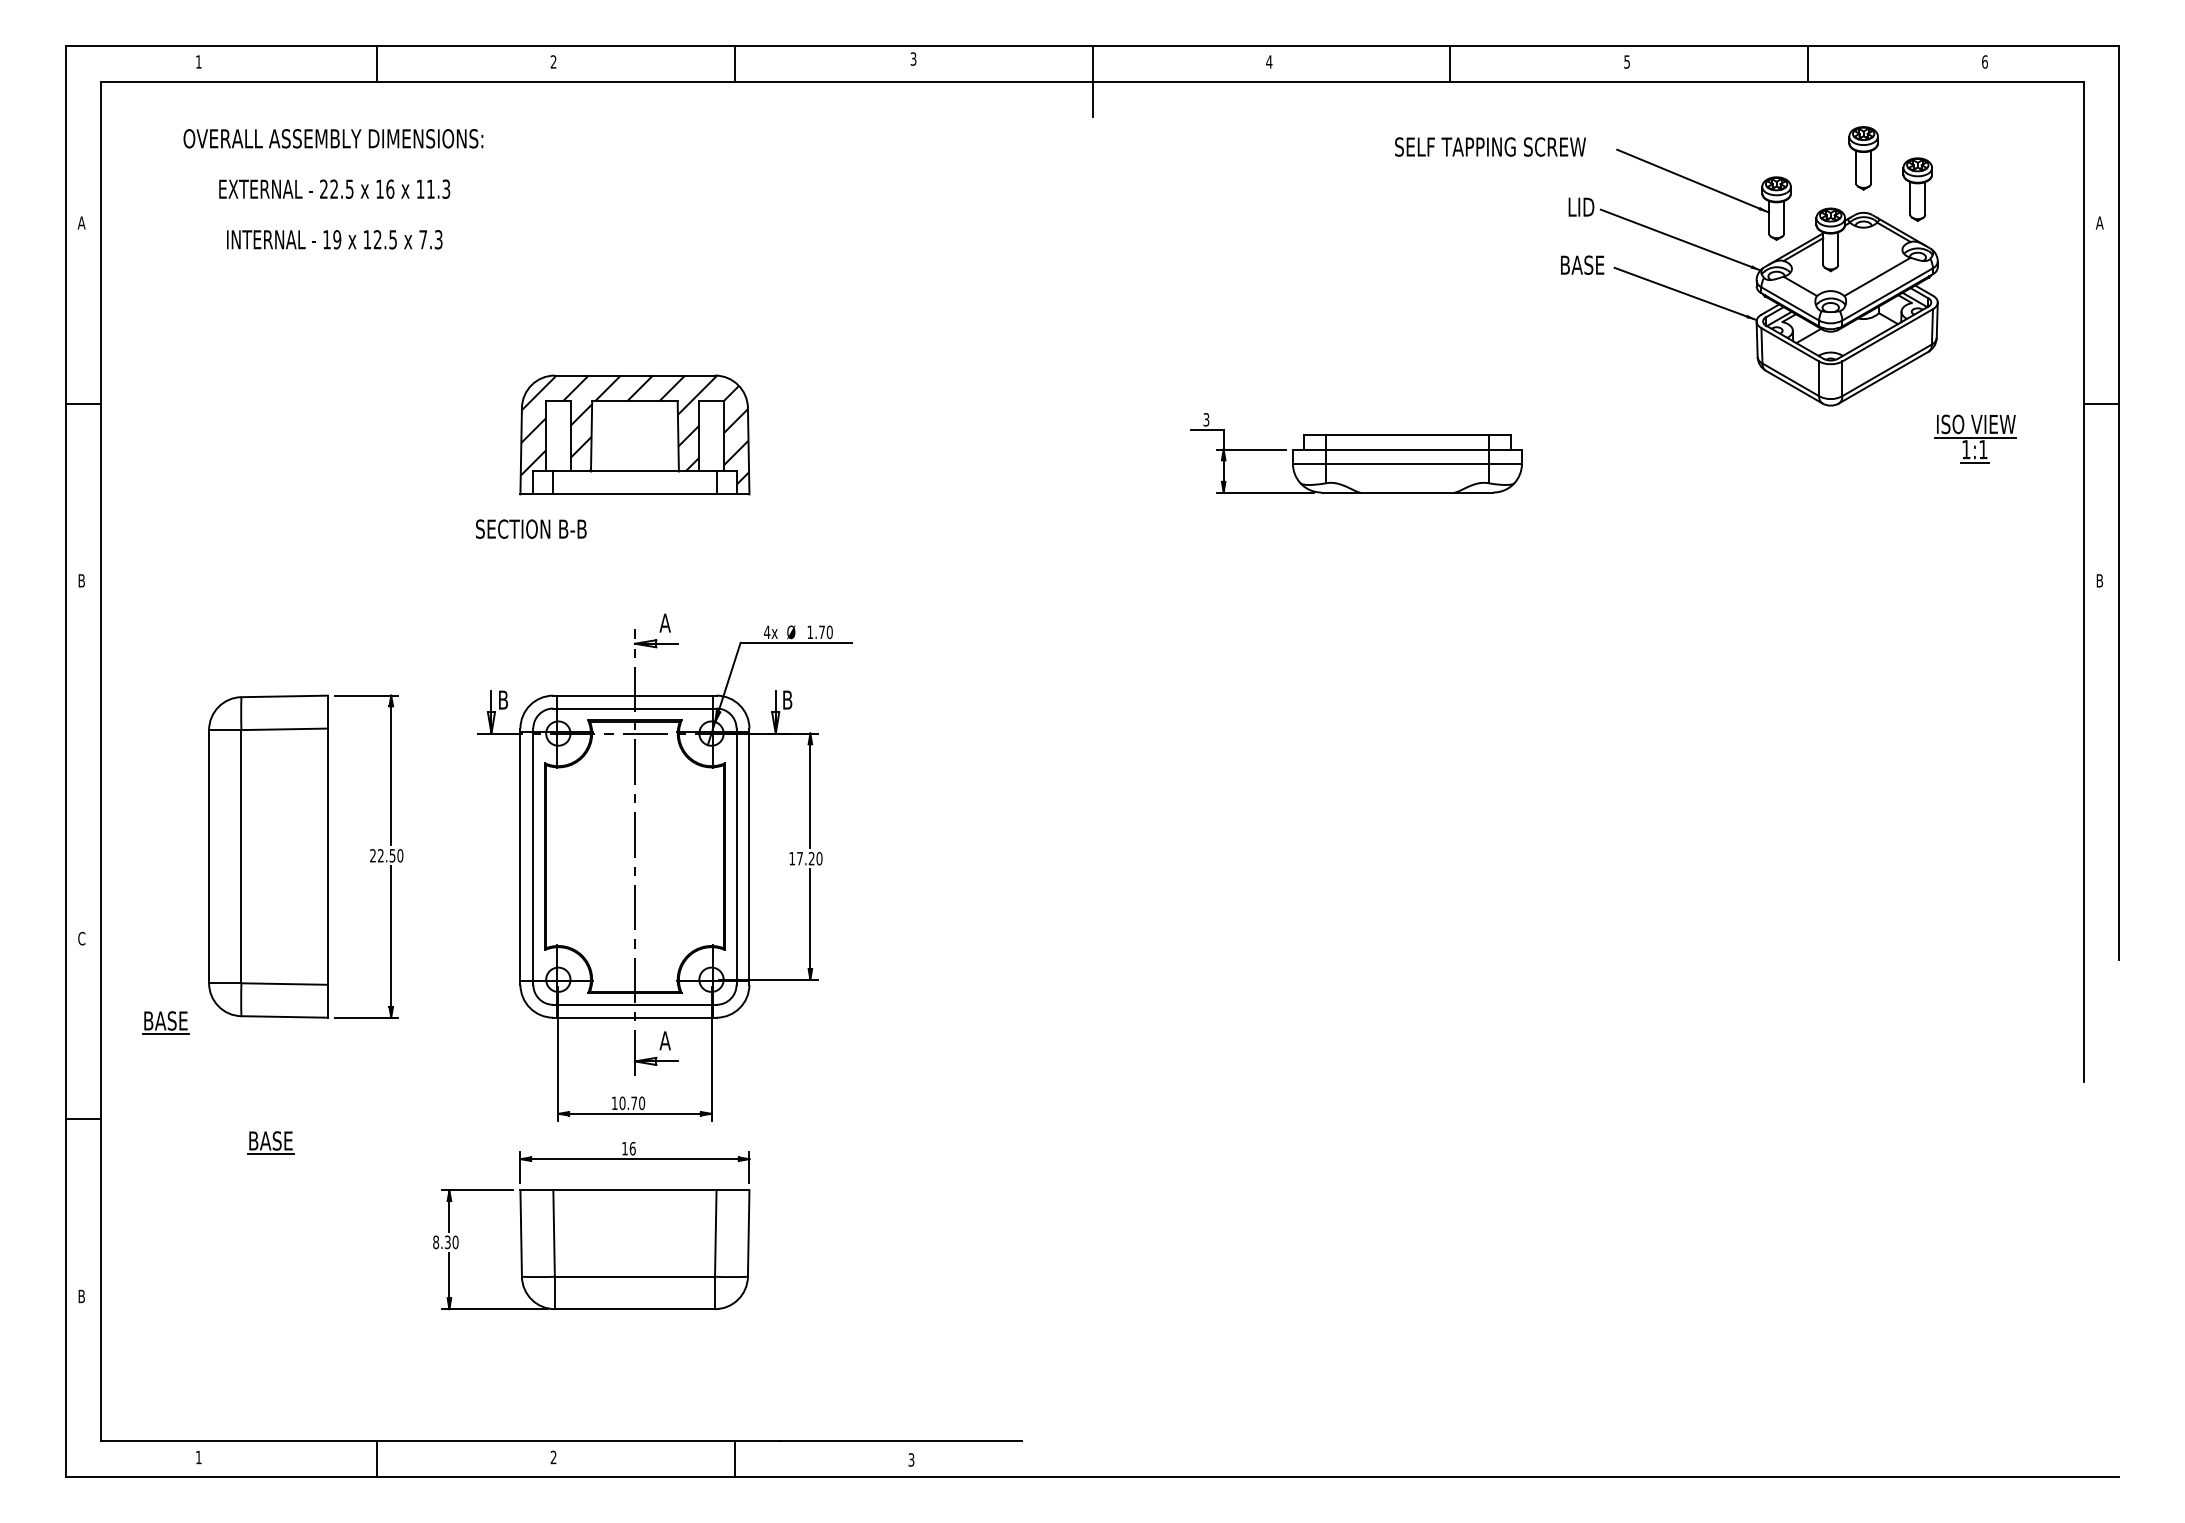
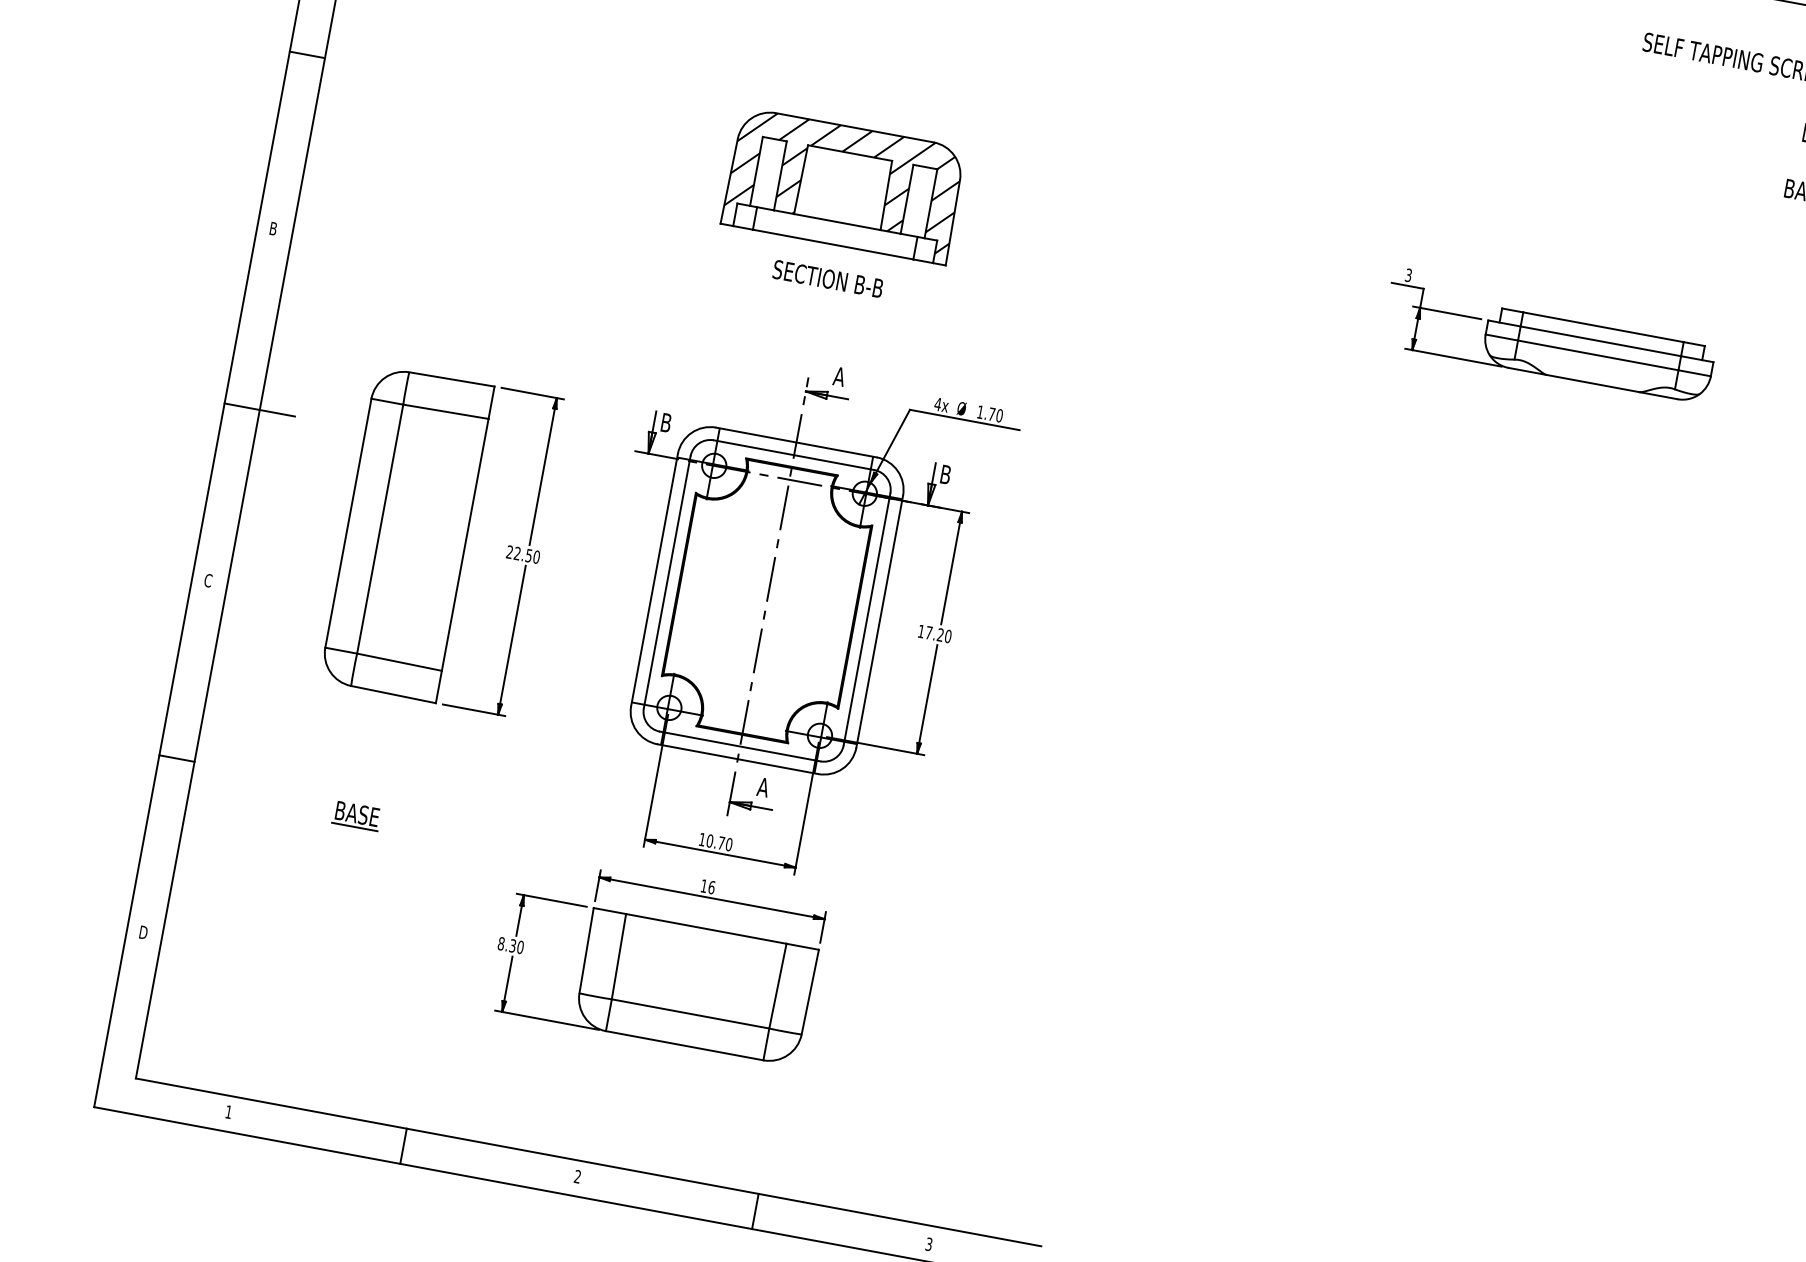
text: (531, 528) -> (828, 278), moved
line: (101, 761) -> (259, 410), added
part: (165, 1022) -> (275, 678), removed
text: (83, 1296) -> (144, 932), B -> D

